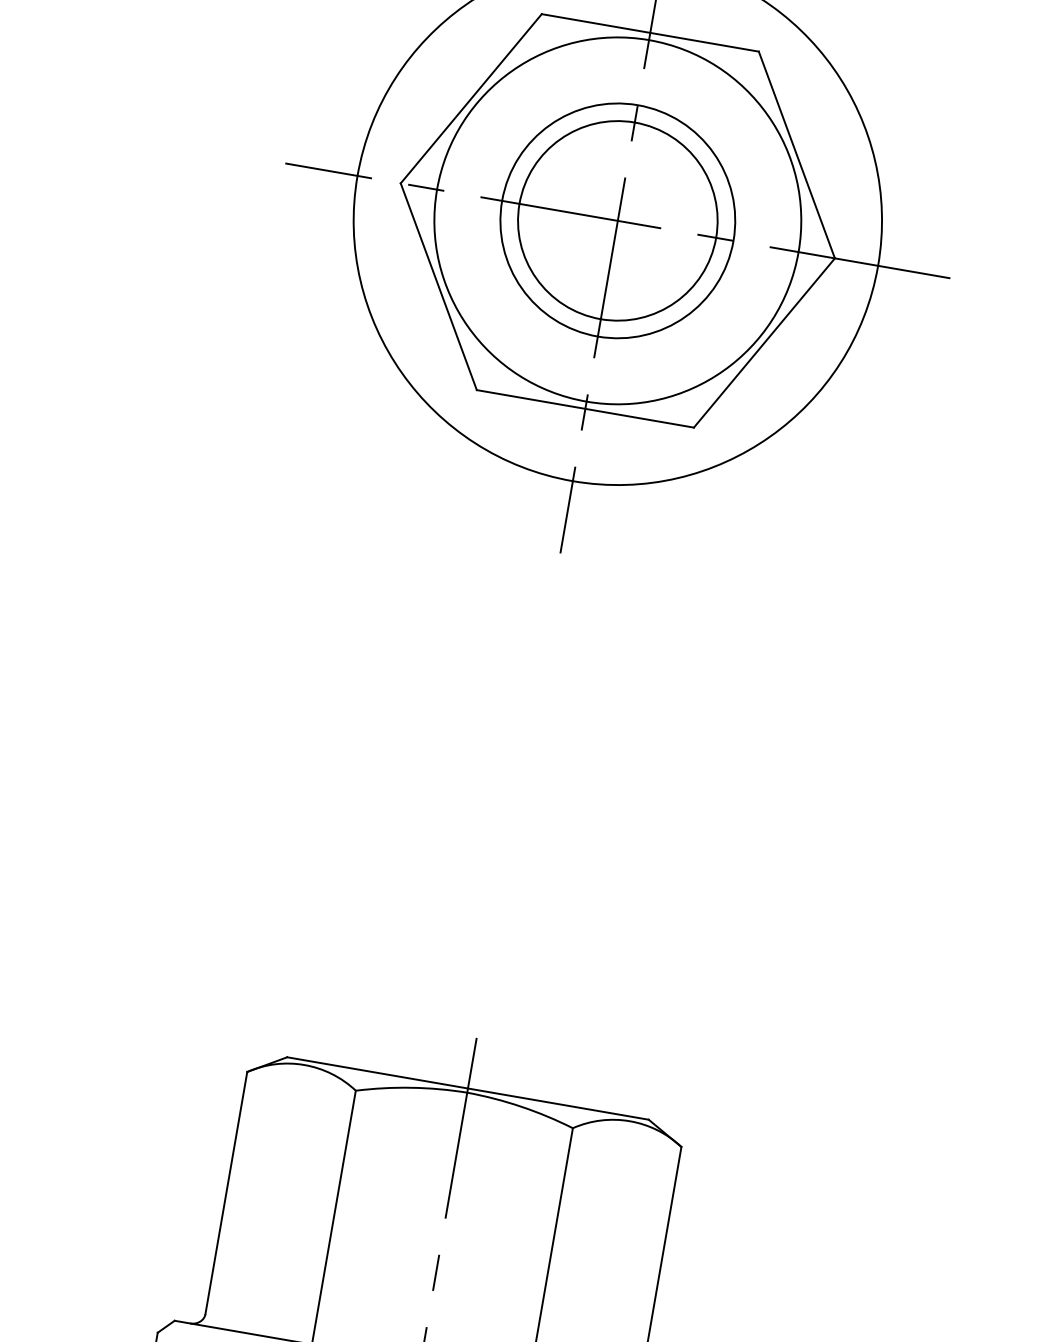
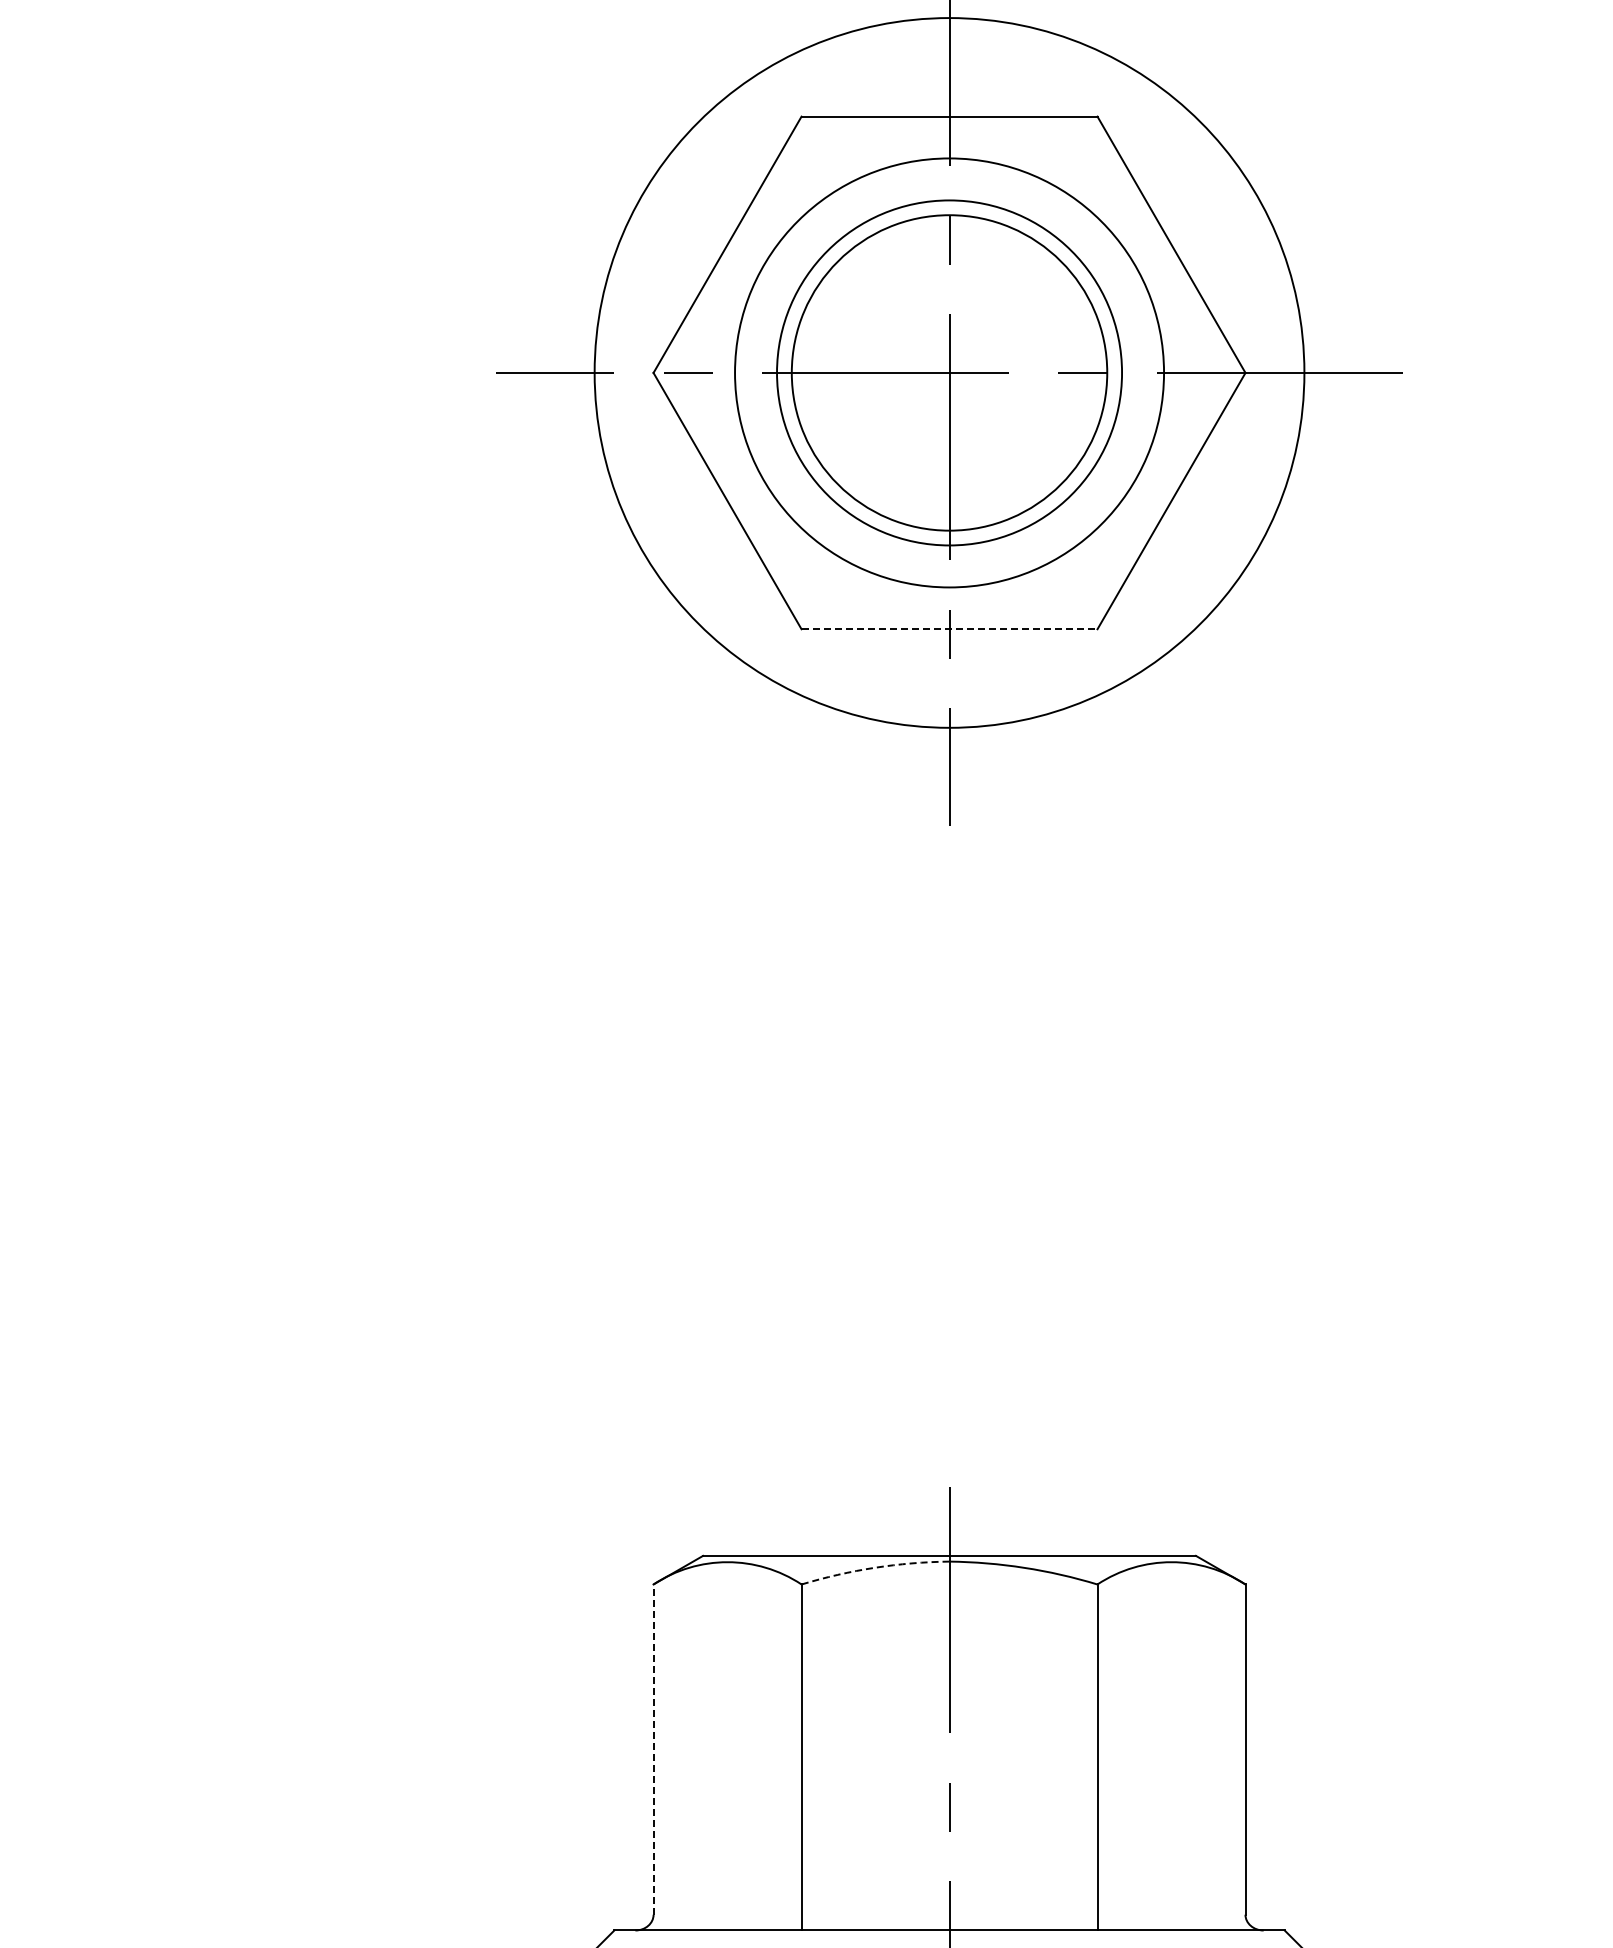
circle: (617, 220) -> (949, 372), size x0.7
circle: (617, 220) -> (949, 372), size x1.6
line: (585, 409) -> (949, 629), solid -> dashed
arc: (411, 1087) -> (874, 1567), solid -> dashed
line: (226, 1193) -> (653, 1749), solid -> dashed

